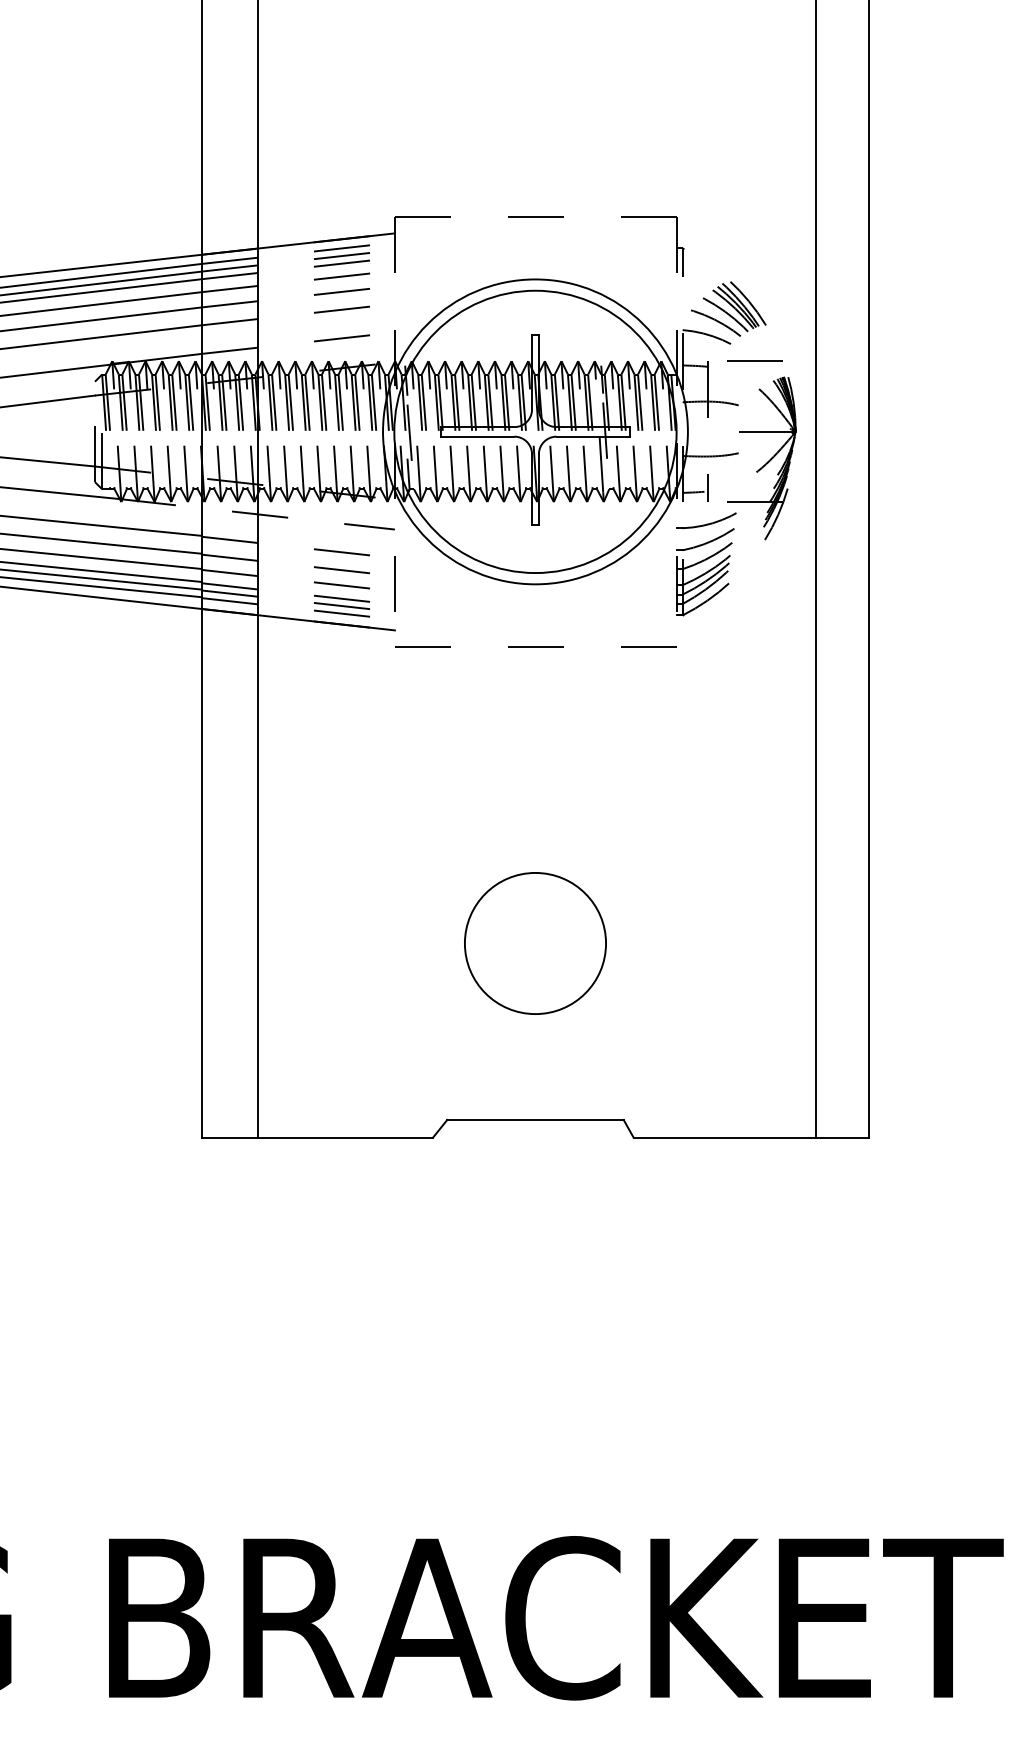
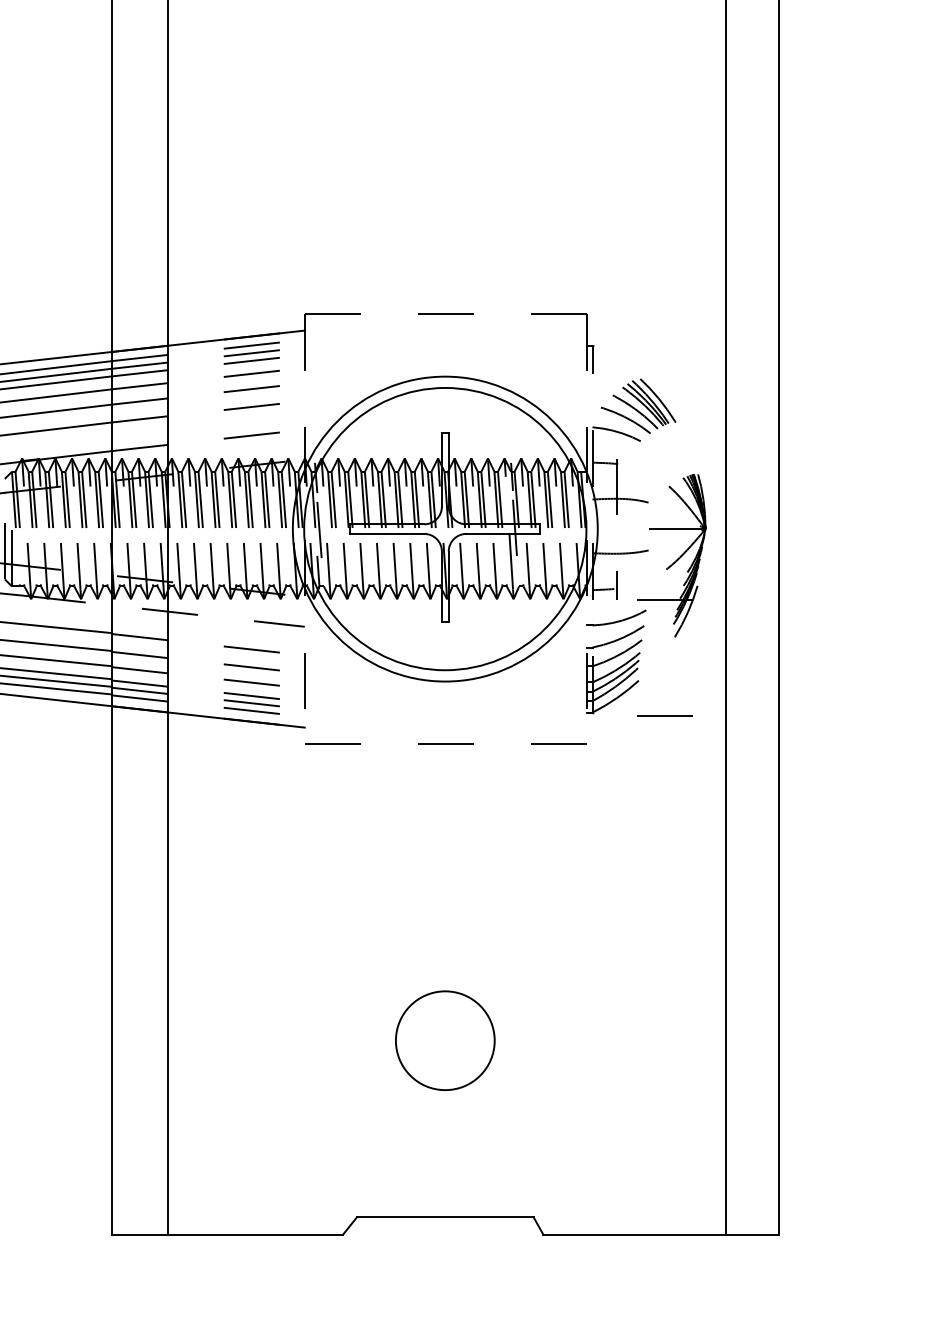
line: (754, 360) -> (664, 714), moved
circle: (535, 943) -> (445, 1040), size x0.7

